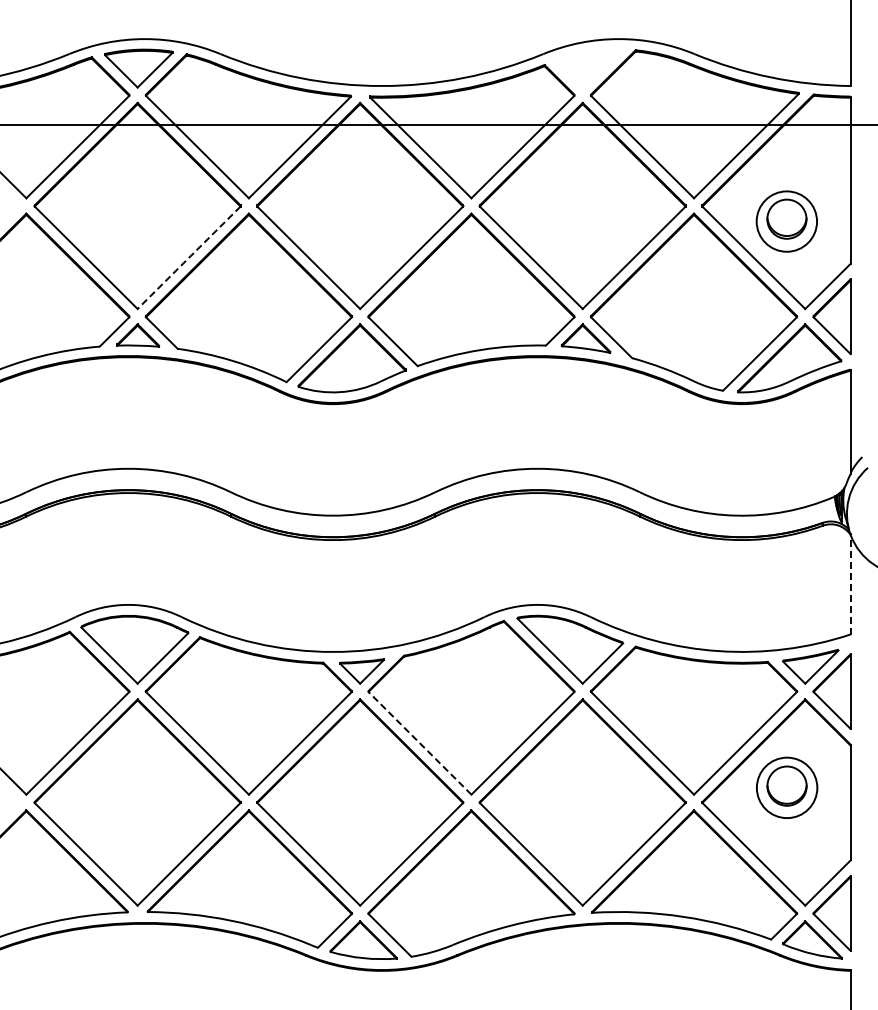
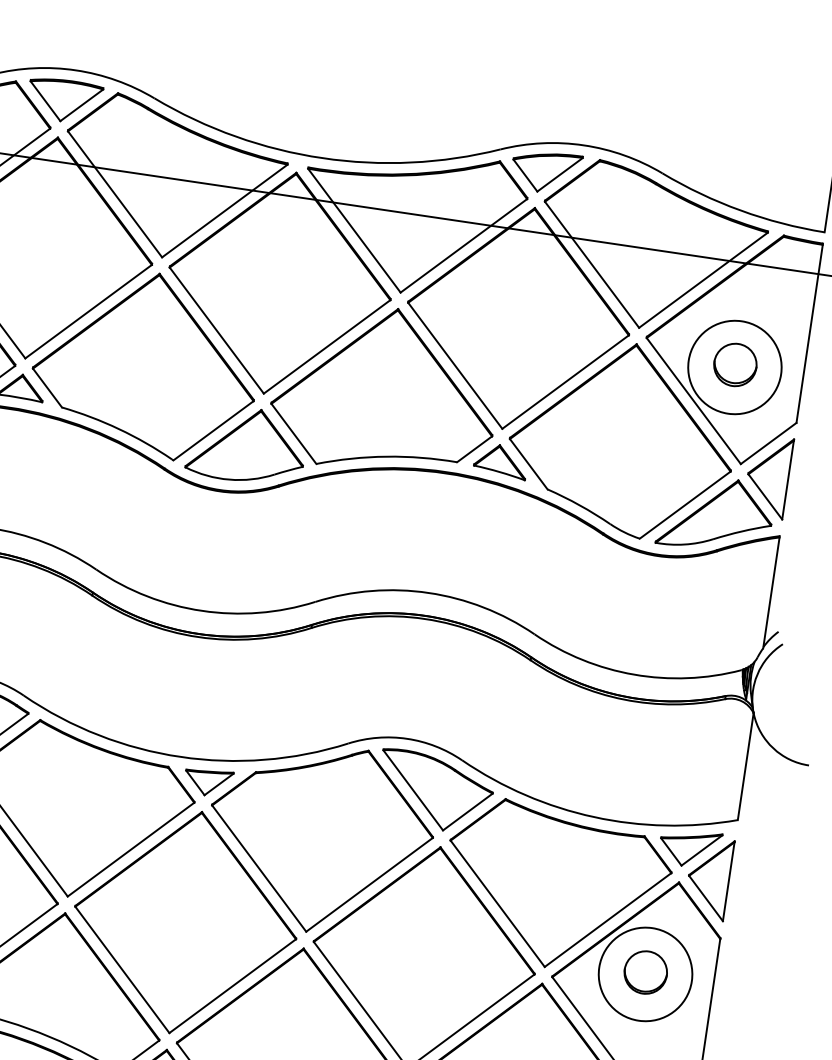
part: (587, 68) -> (545, 171), added
circle: (786, 221) -> (734, 367), size x1.43
line: (189, 257) -> (89, 311), dashed -> solid
line: (850, 584) -> (745, 766), dashed -> solid
line: (420, 743) -> (259, 868), dashed -> solid
circle: (786, 787) -> (644, 973), size x1.43

